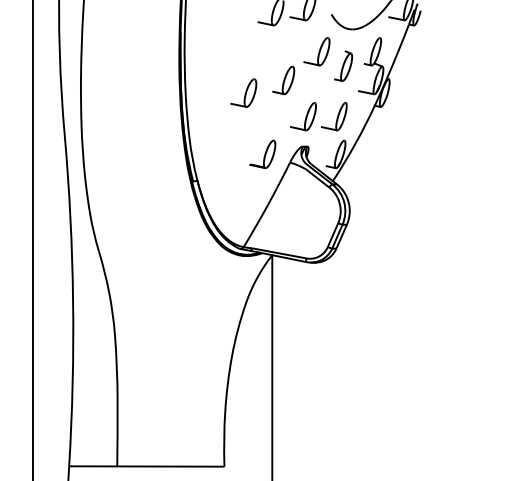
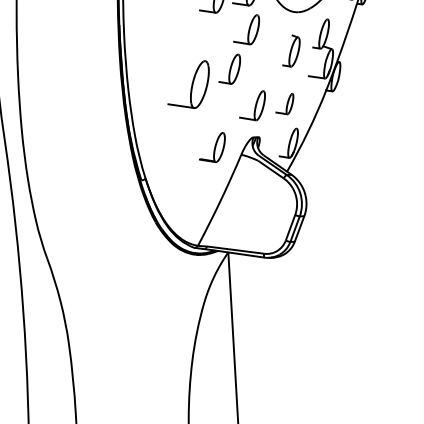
part: (316, 51) -> (246, 29), moved
part: (243, 92) -> (188, 84), size x1.6
part: (334, 116) -> (284, 104), size x0.7

